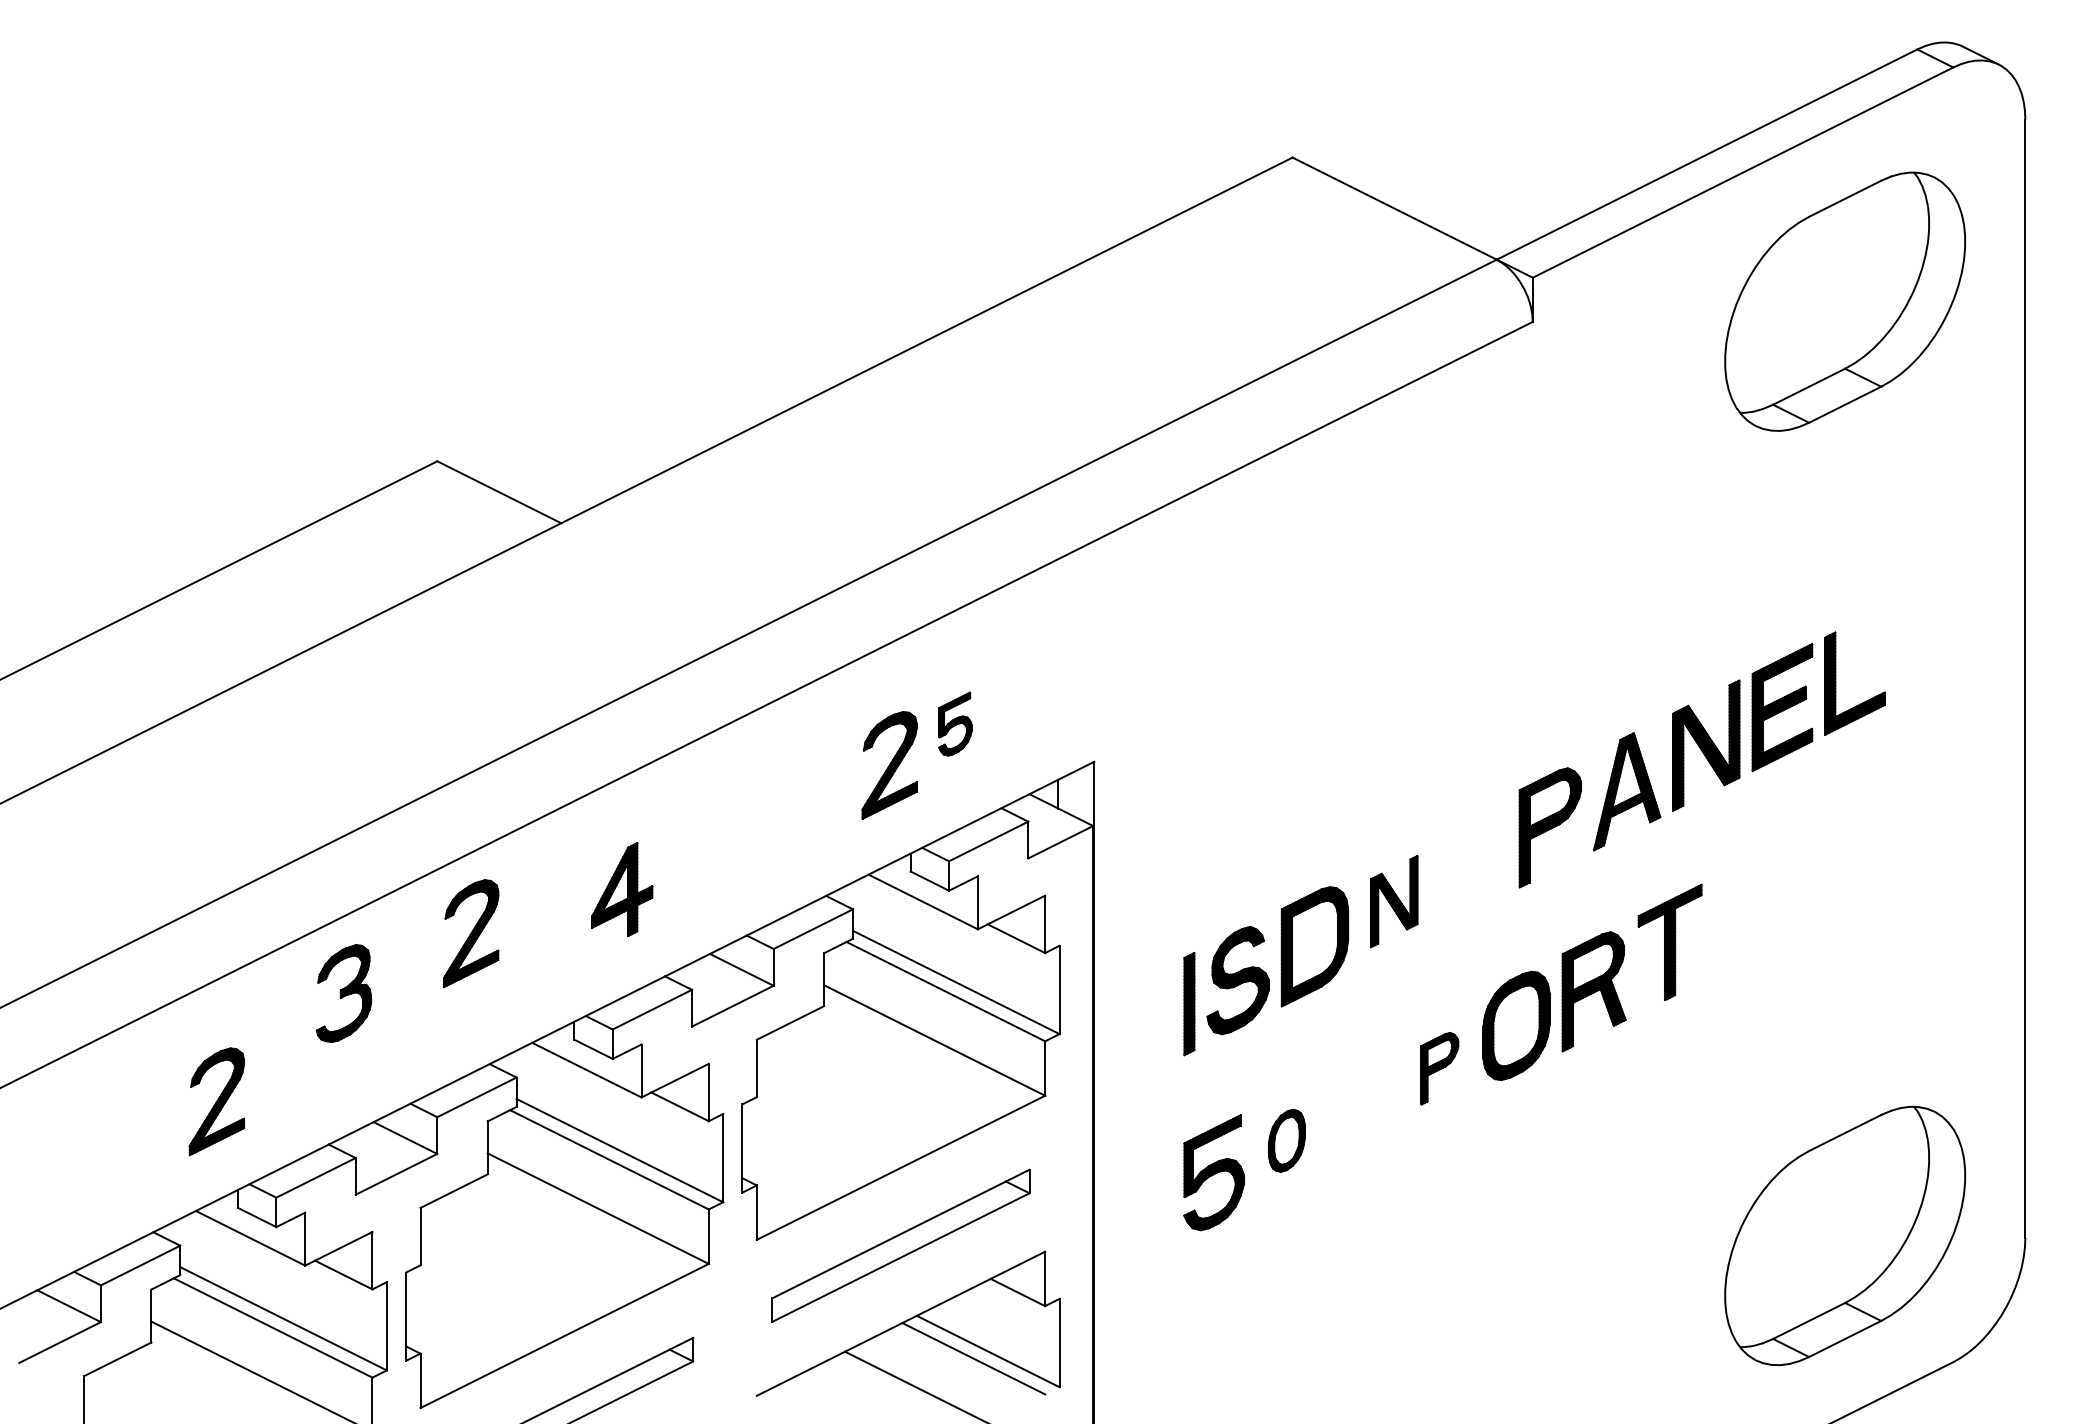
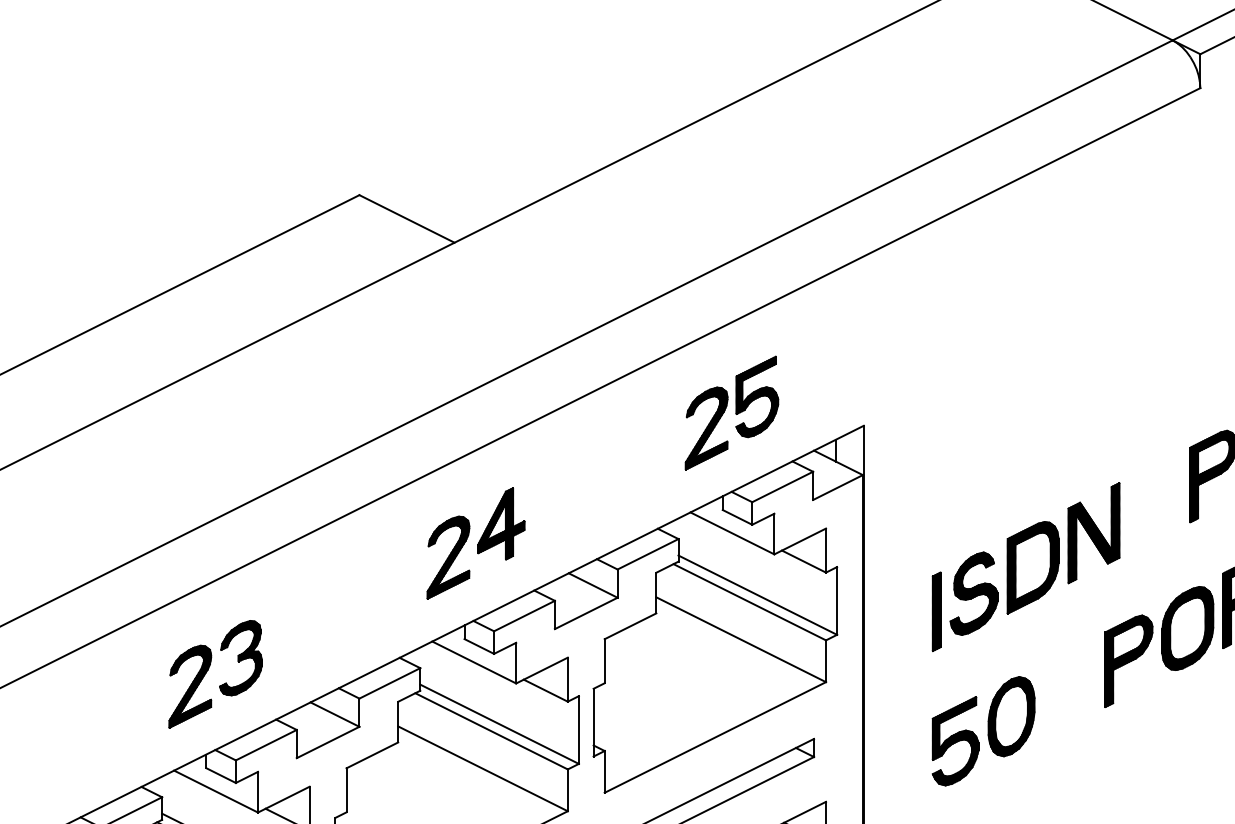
part: (955, 723) -> (757, 396), size x1.67
part: (1394, 901) -> (1094, 533), size x1.43
part: (471, 933) -> (448, 557), moved
part: (343, 993) -> (240, 658), moved
part: (1439, 1068) -> (1128, 661), size x1.67
part: (1286, 1140) -> (1011, 716), size x1.67

